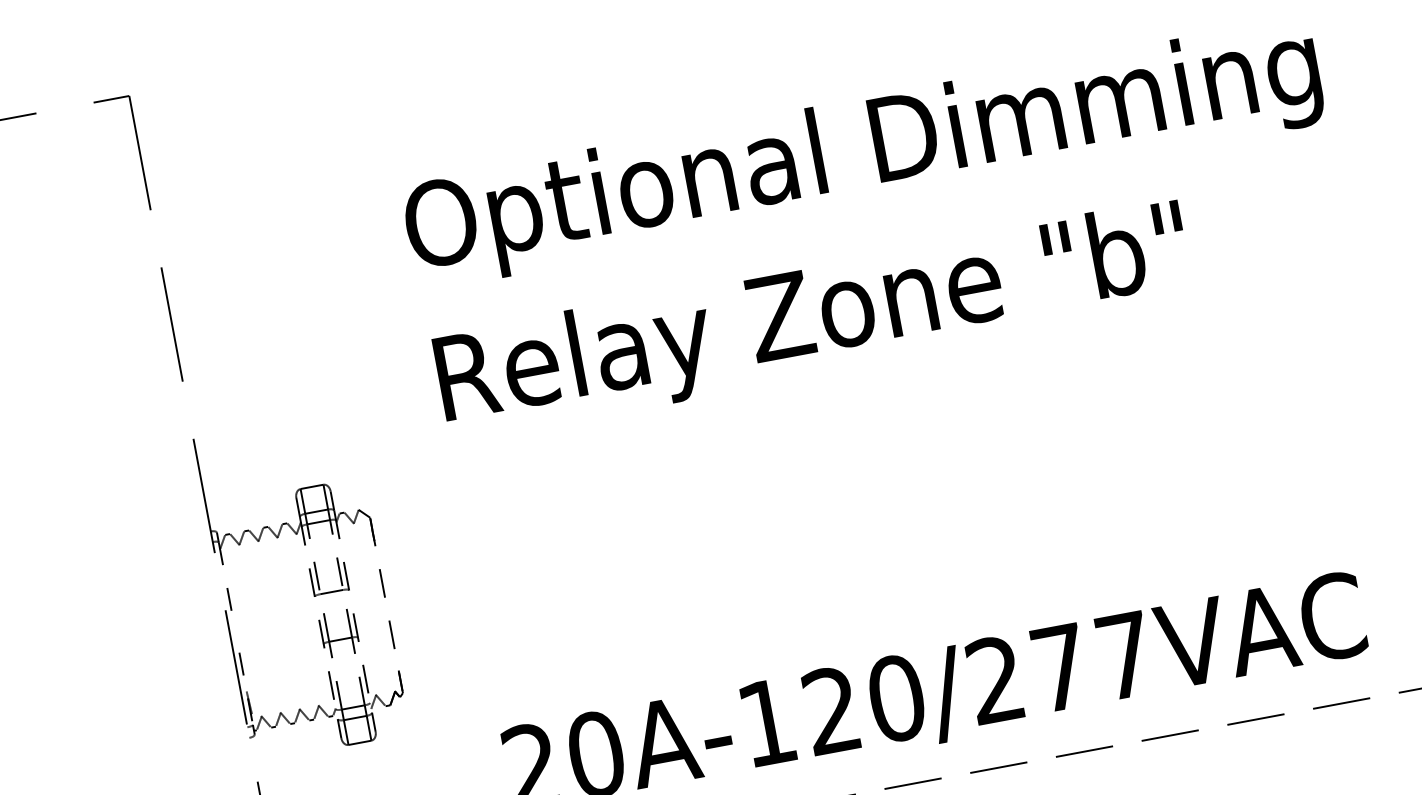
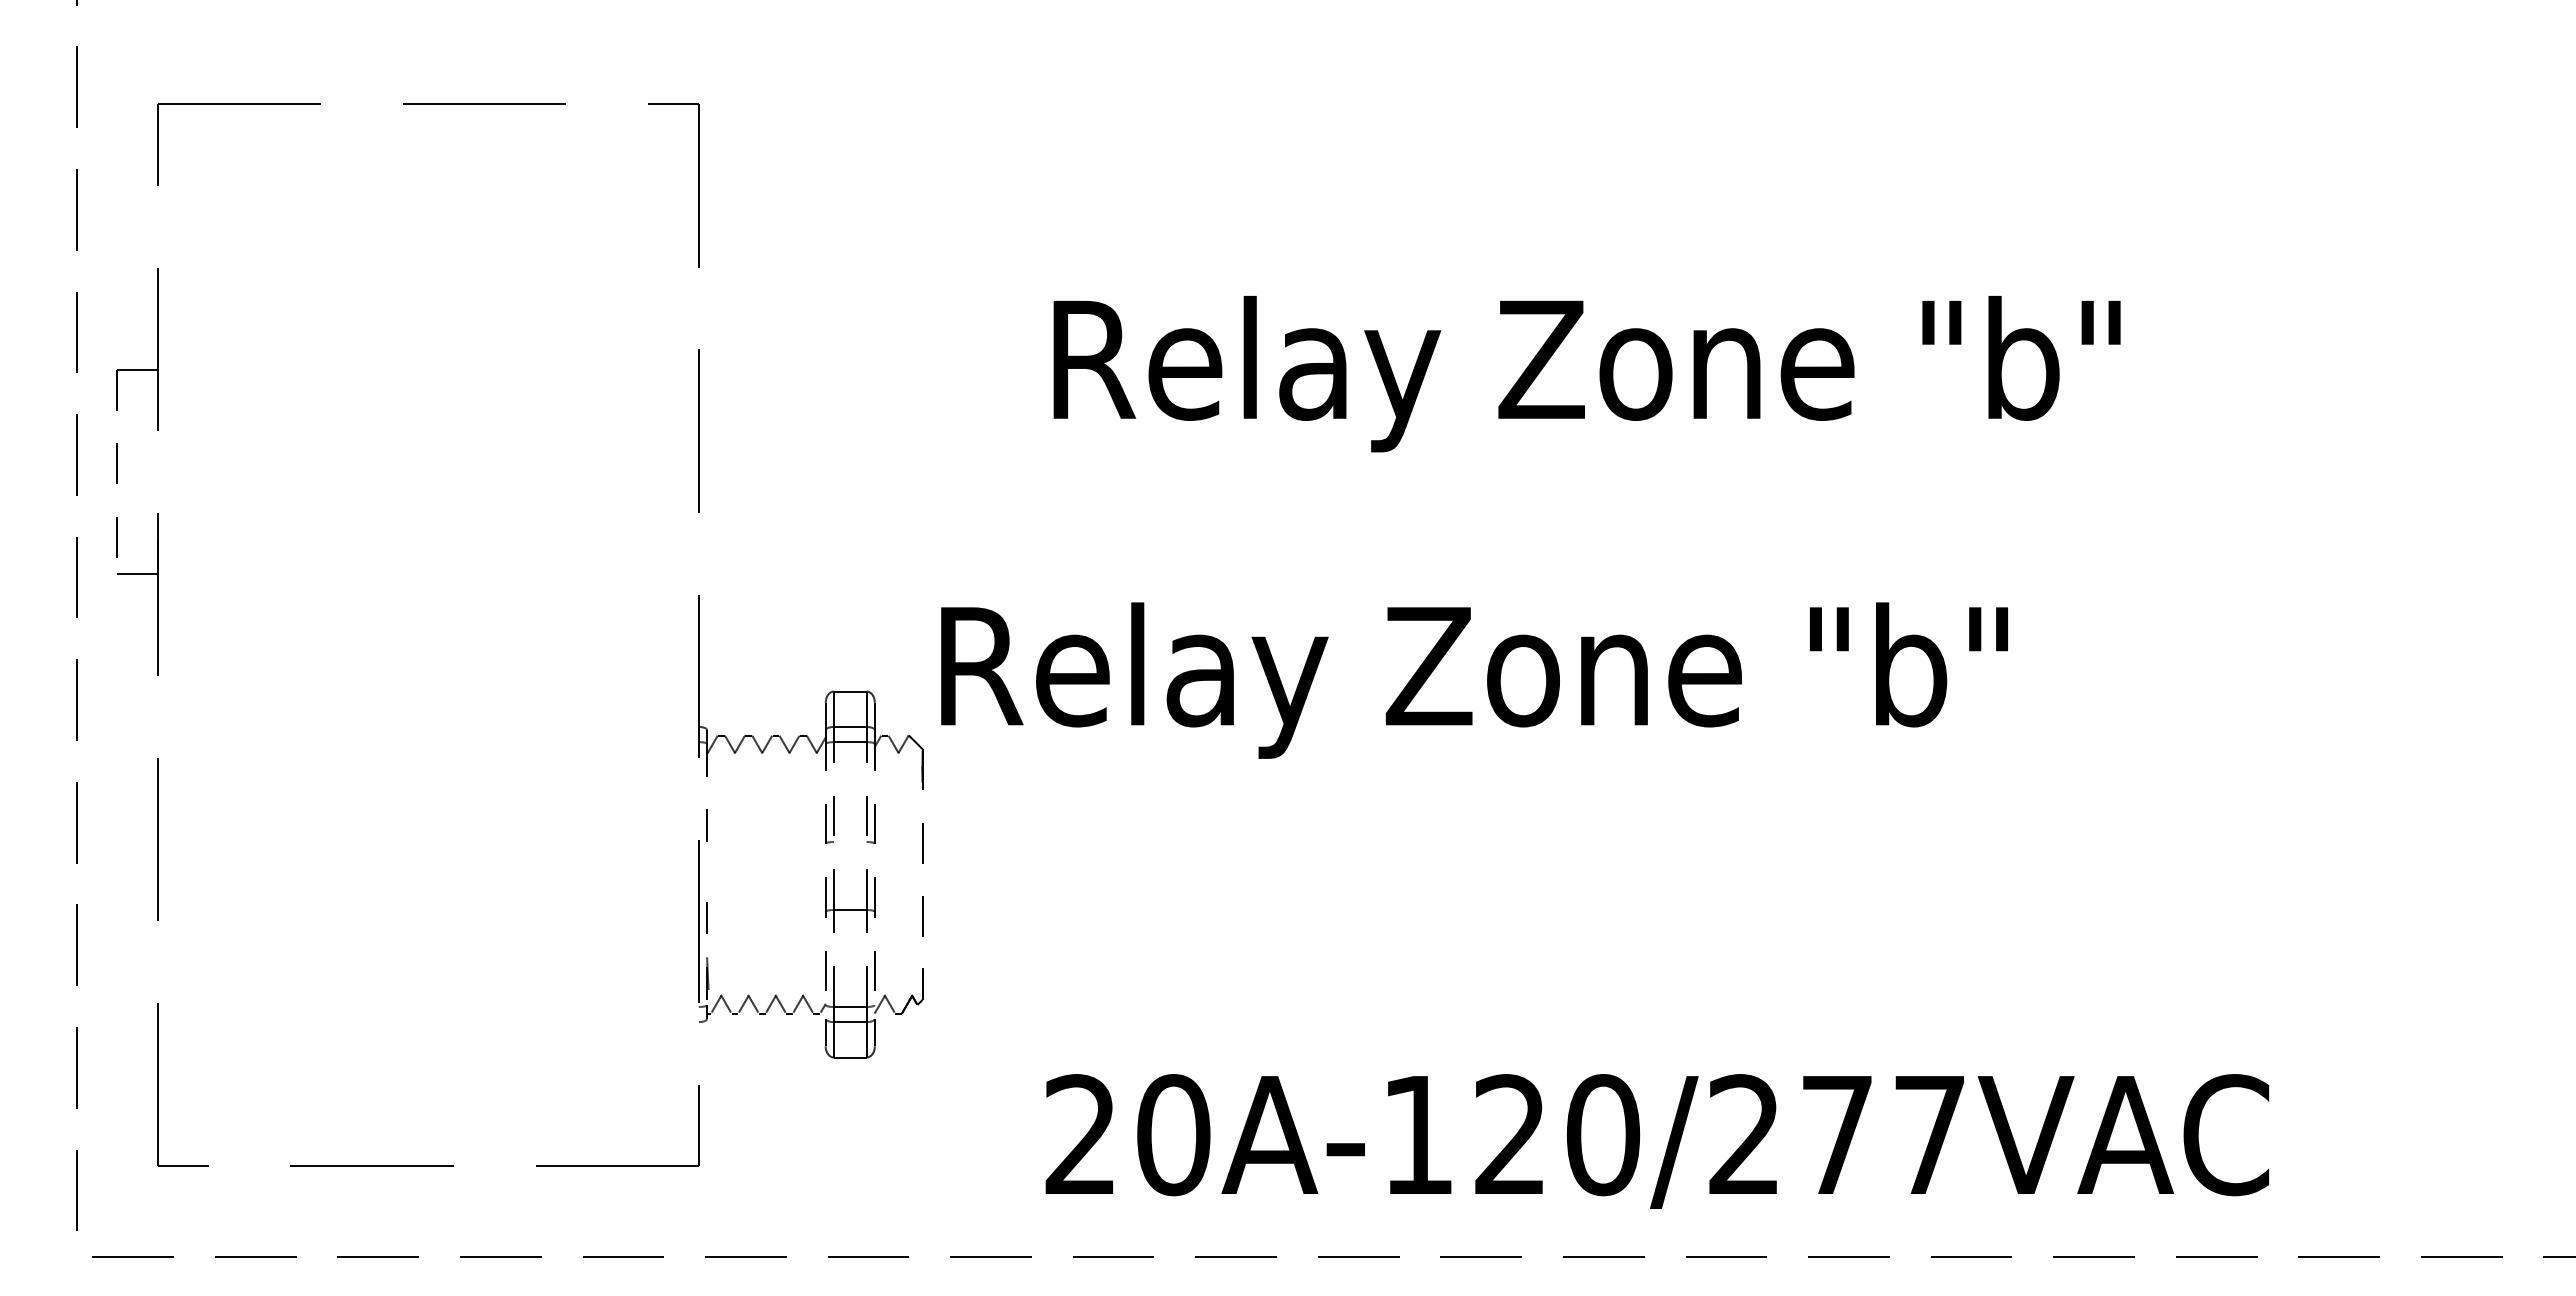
text: (862, 153) -> (1697, 373), Optional Dimming -> Relay Zone "b"
text: (813, 320) -> (1474, 680), moved
line: (331, 591) -> (849, 841), removed

